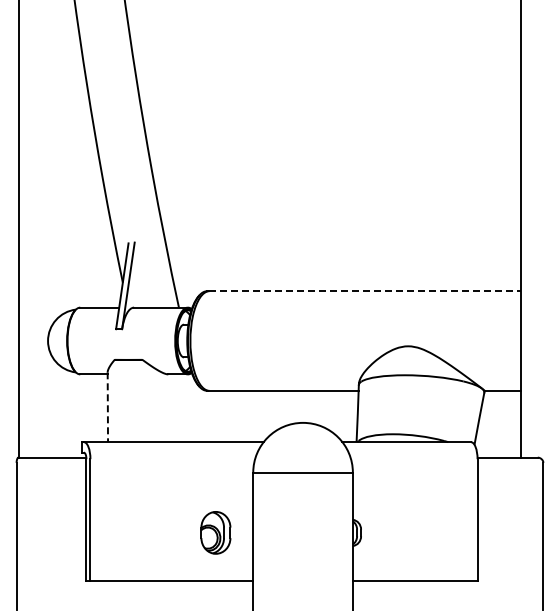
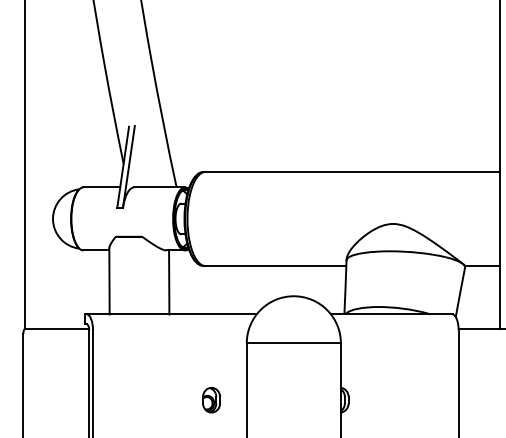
line: (365, 291) -> (352, 172), dashed -> solid
line: (107, 407) -> (109, 281), dashed -> solid
line: (170, 408) -> (168, 282), added
part: (215, 532) -> (211, 399), size x0.62

